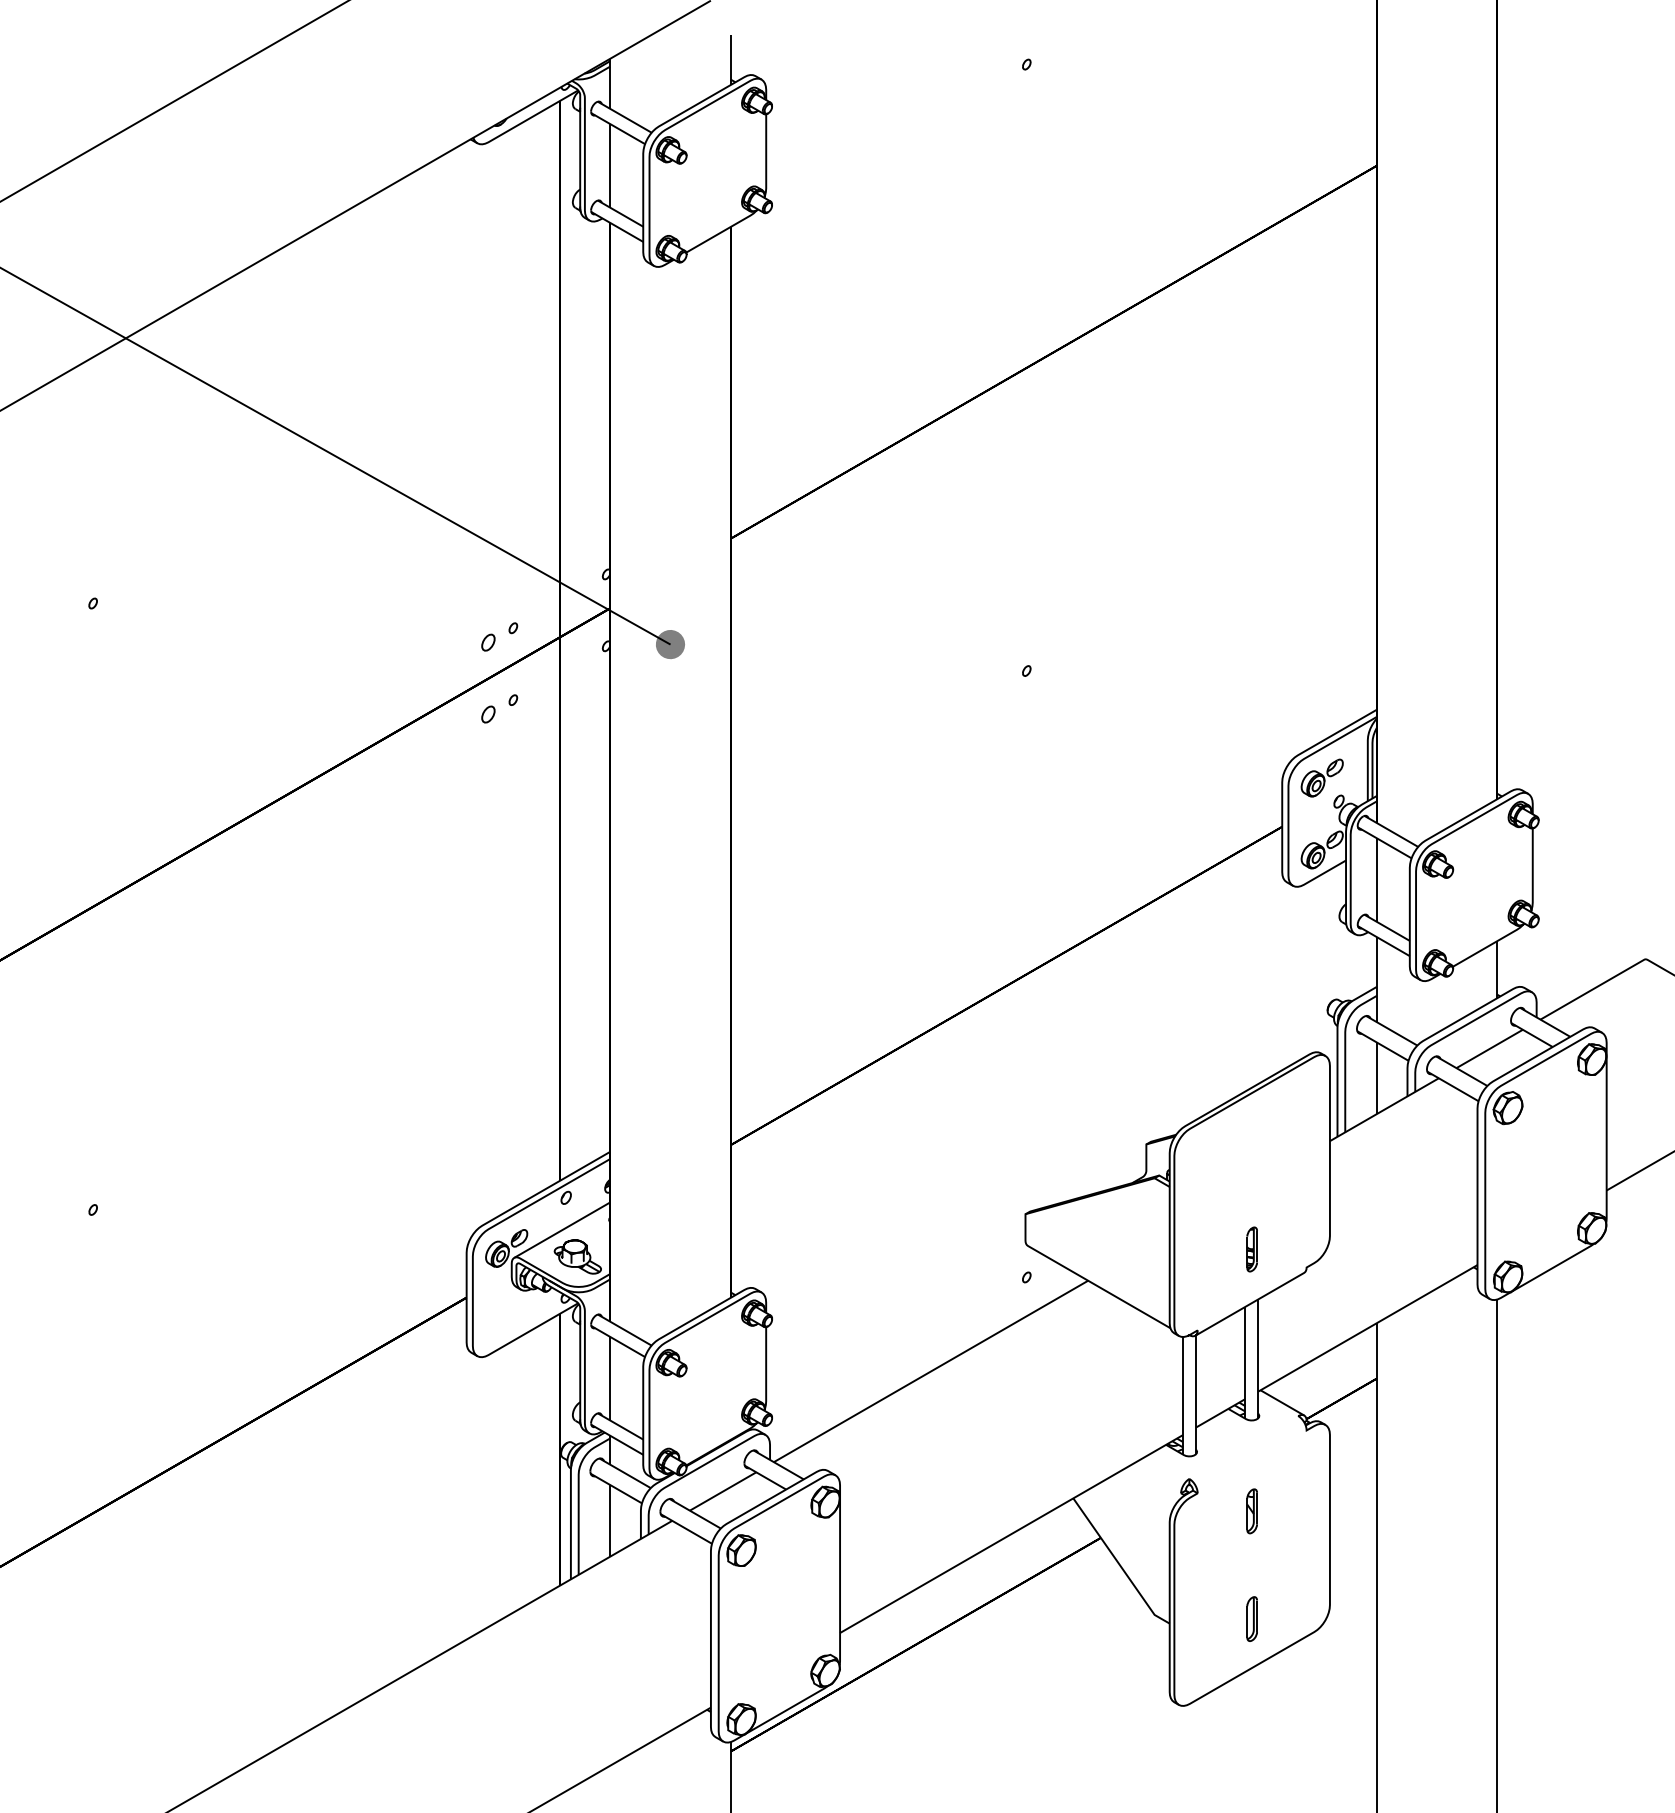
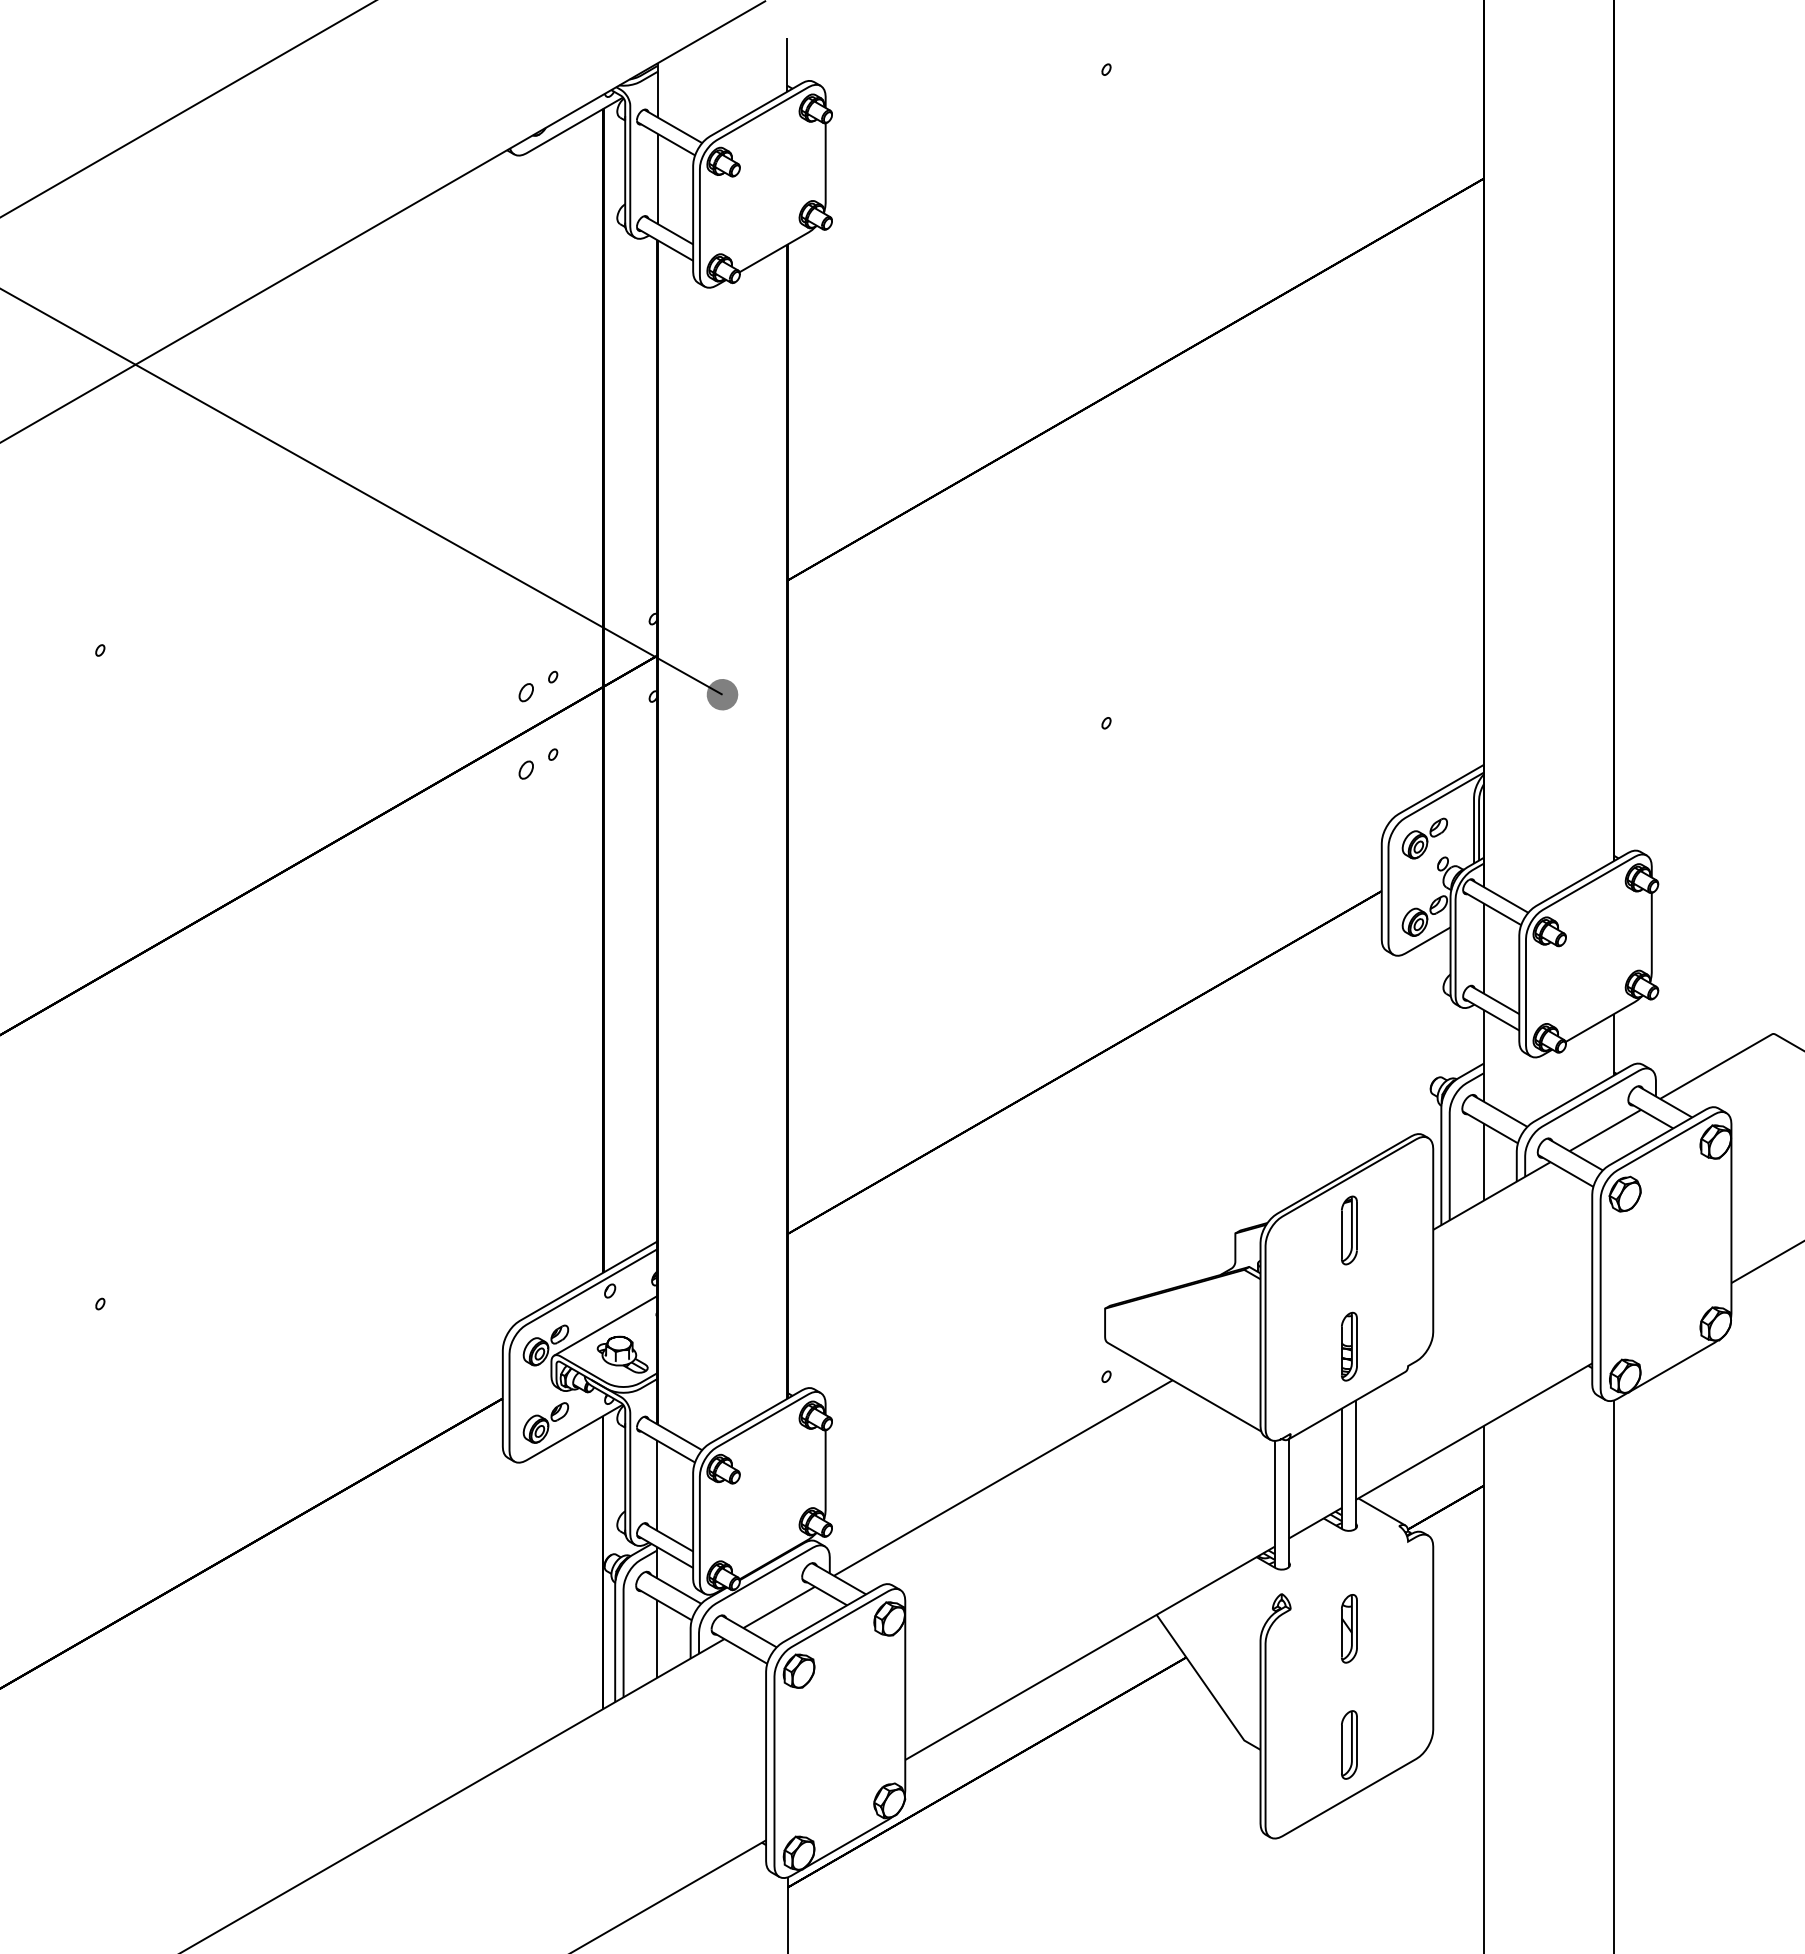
part: (1252, 1141) -> (1349, 1230), added
part: (1252, 1249) -> (1349, 1346), size x1.43
part: (506, 1319) -> (545, 1422), added
part: (1252, 1511) -> (1349, 1628), size x1.43
part: (1252, 1618) -> (1349, 1744), size x1.43

